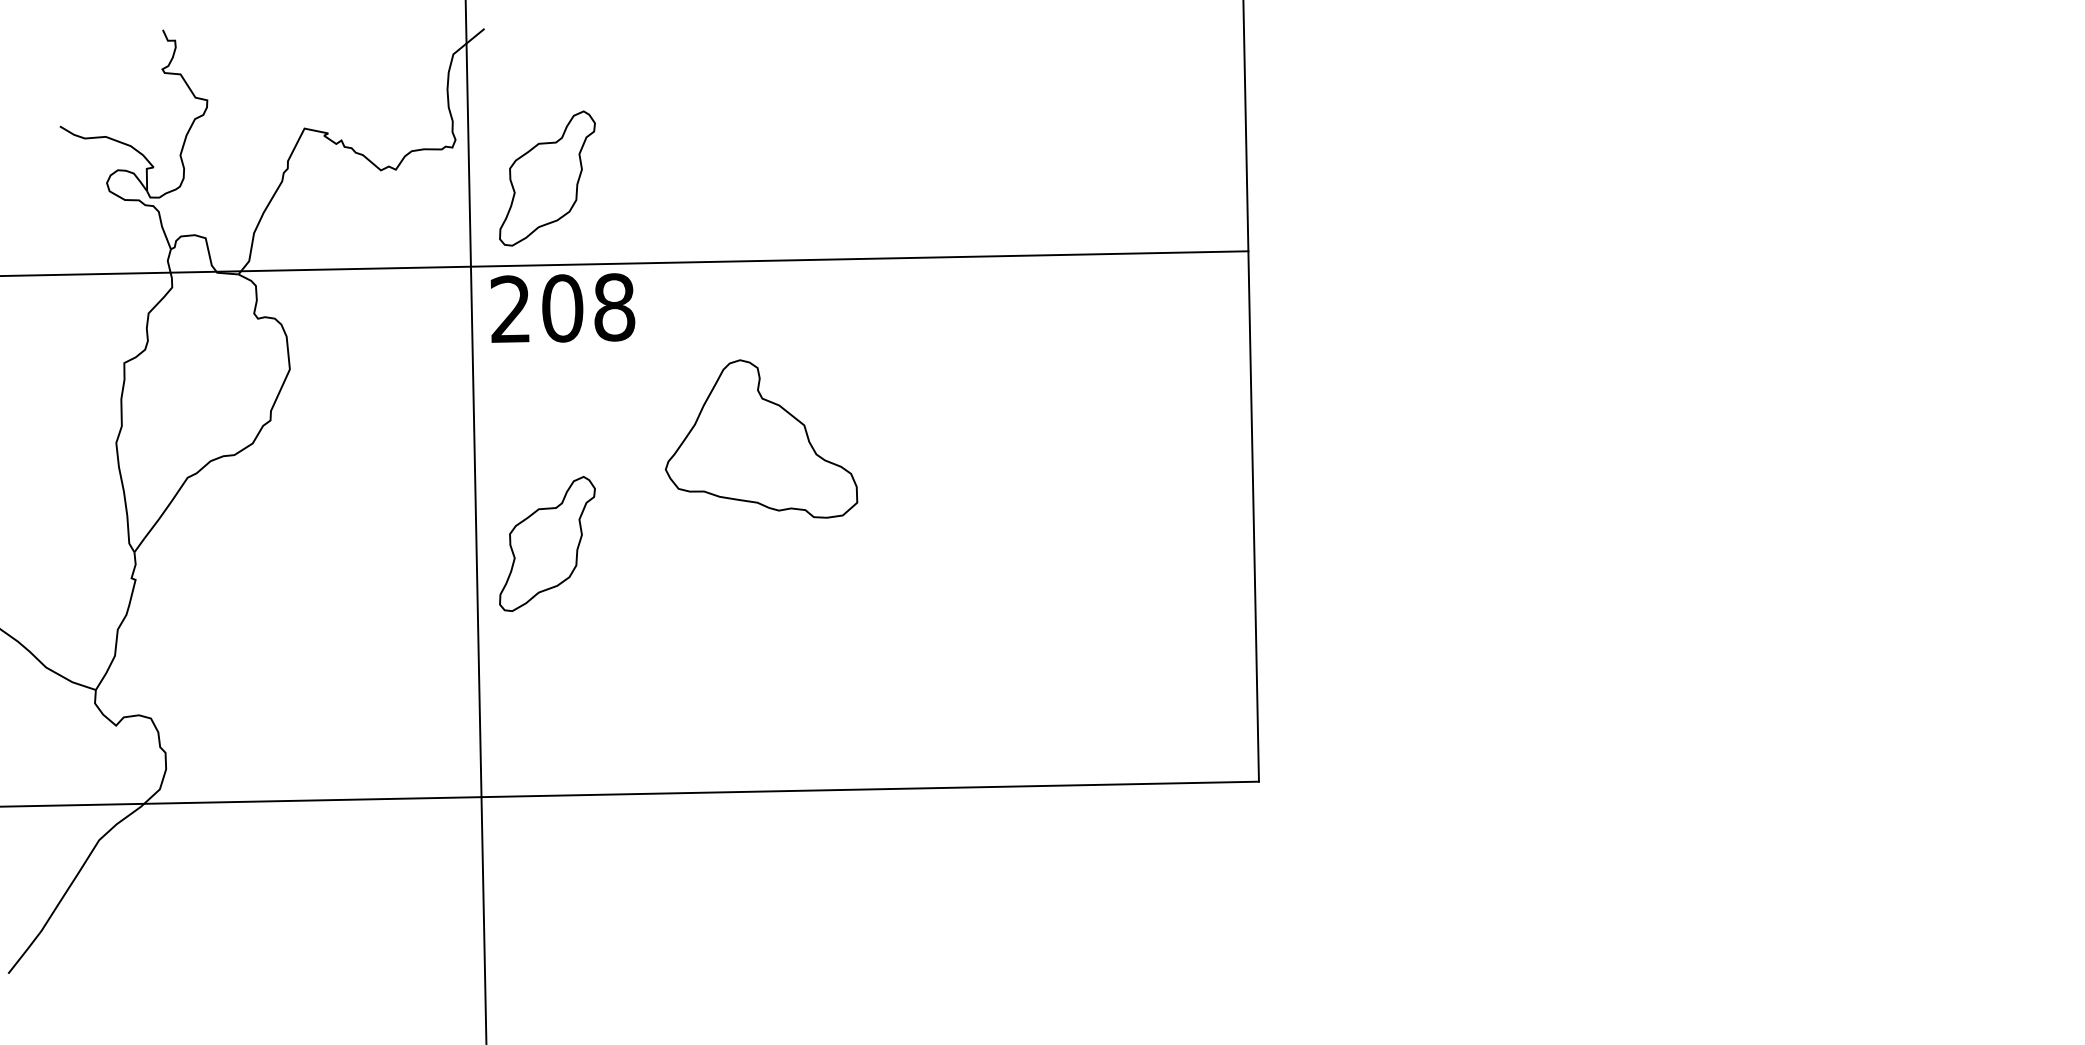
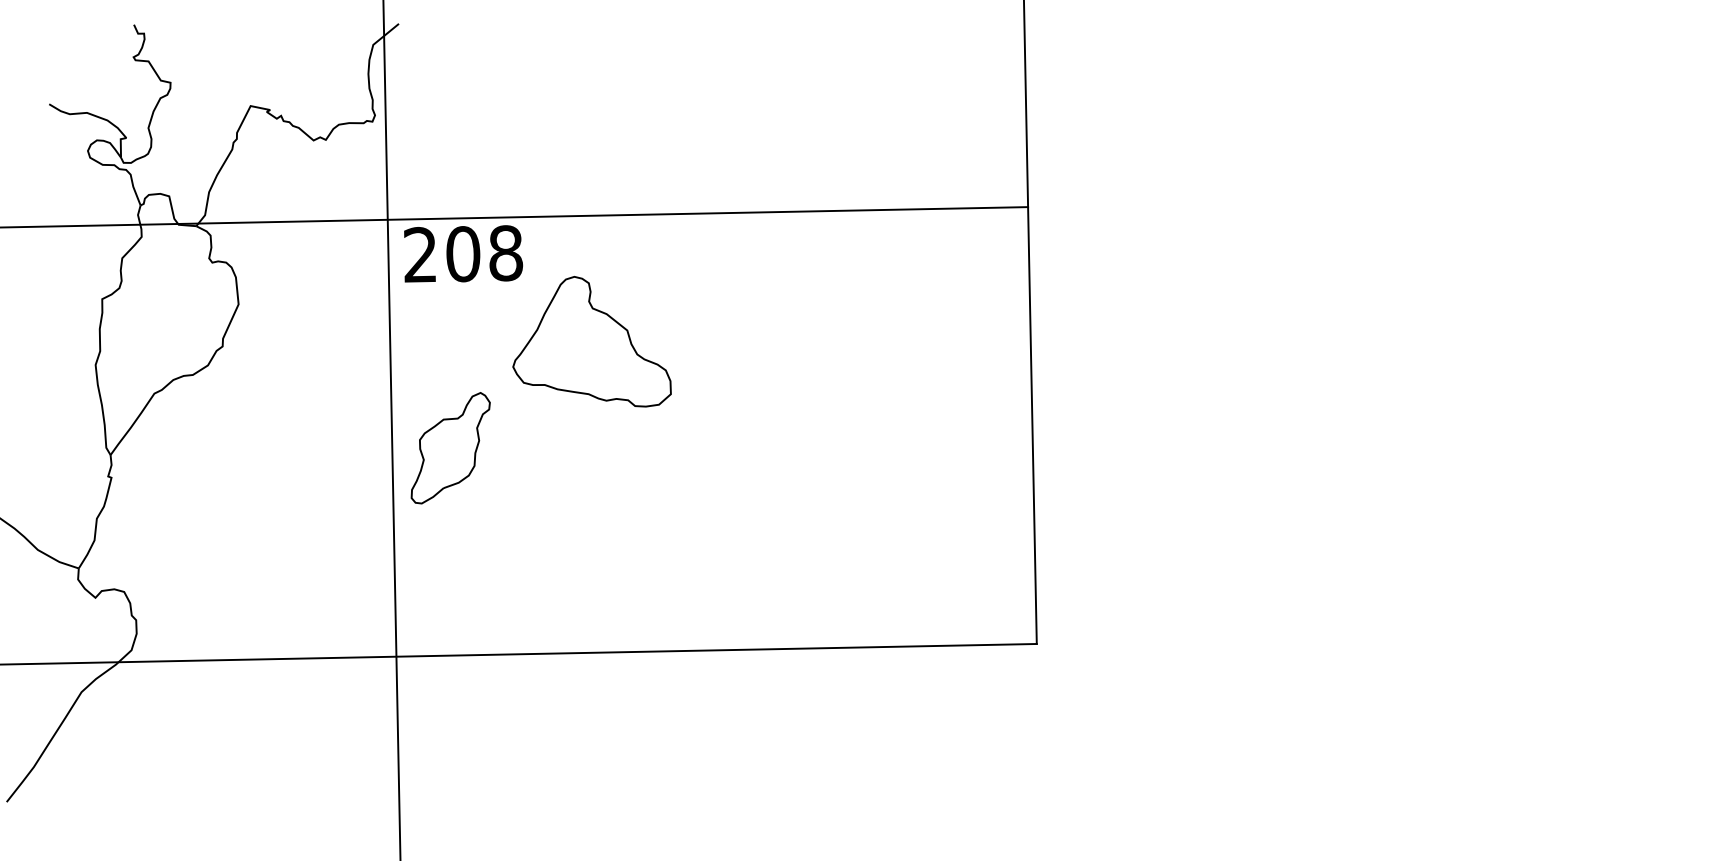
part: (547, 178) -> (450, 147), removed
part: (760, 438) -> (591, 341), moved

